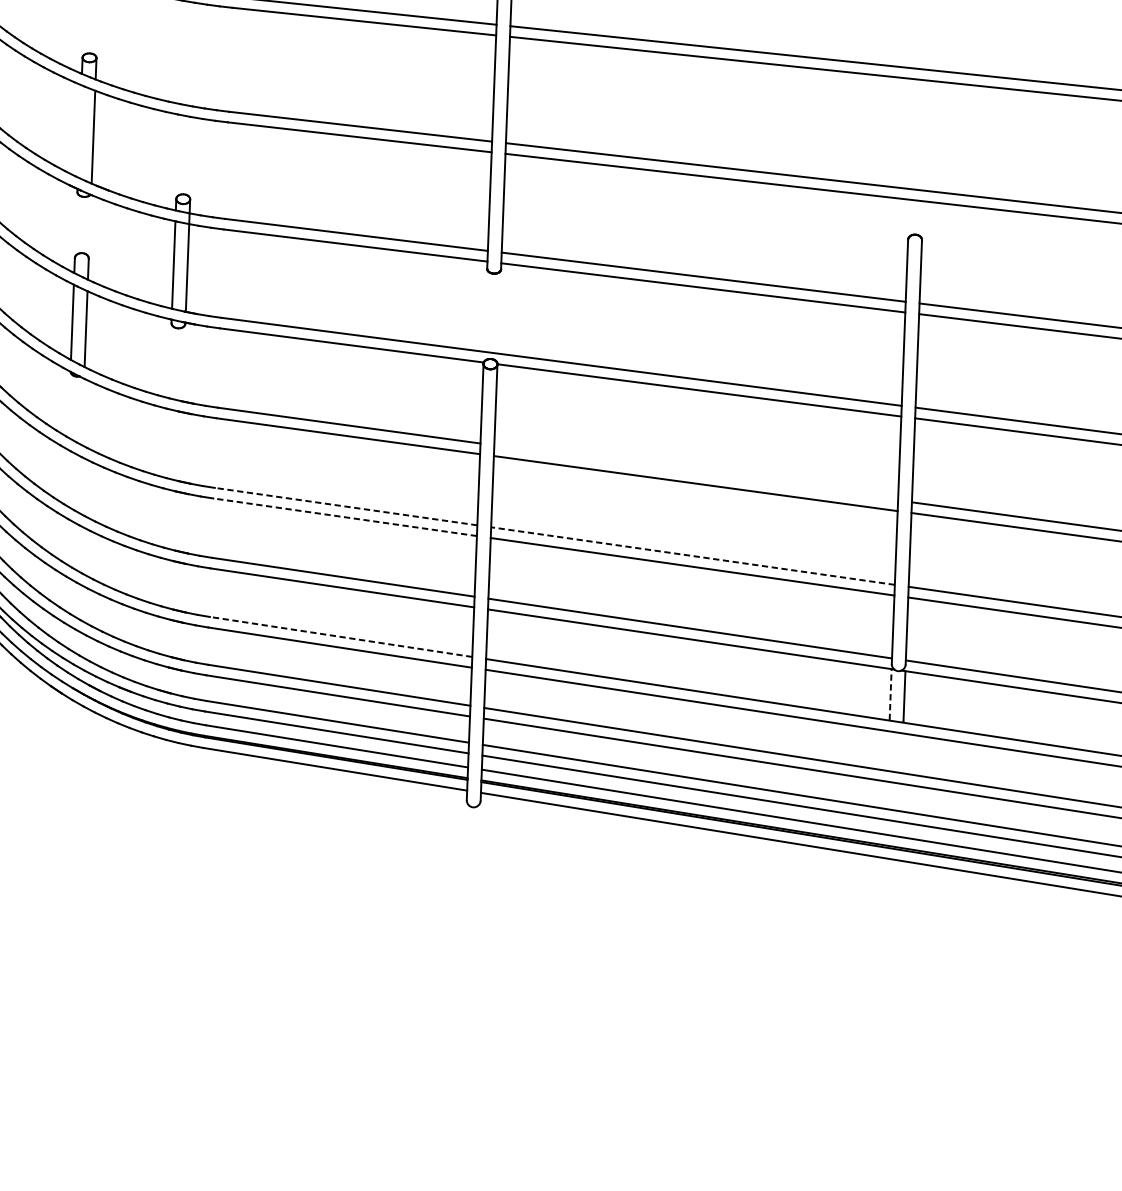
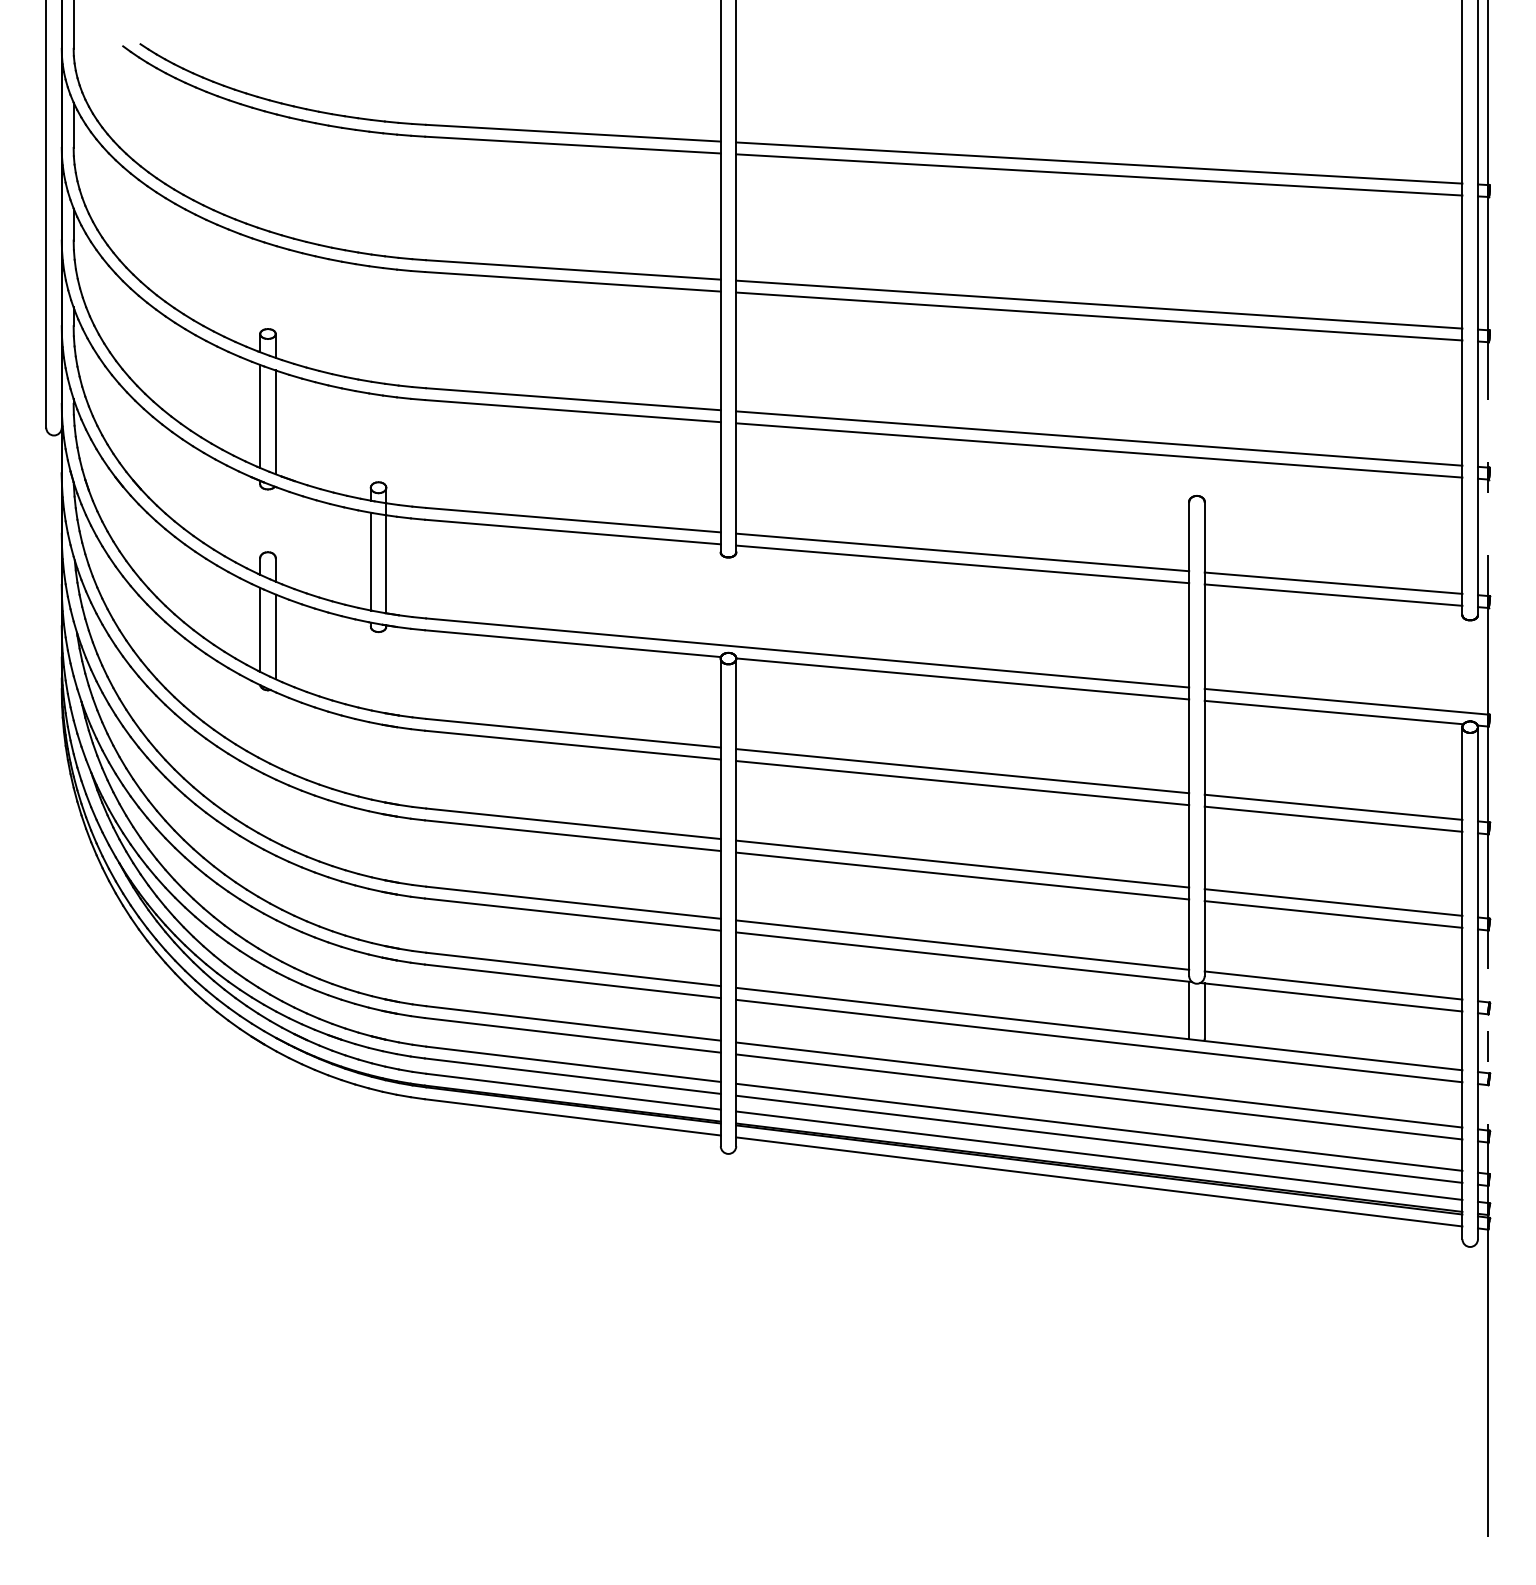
line: (80, 130) -> (260, 415), added
line: (695, 473) -> (962, 771), added
line: (345, 506) -> (572, 823), dashed -> solid
line: (344, 517) -> (572, 835), dashed -> solid
line: (692, 556) -> (962, 864), dashed -> solid
line: (341, 637) -> (573, 969), dashed -> solid
line: (890, 693) -> (1189, 1009), dashed -> solid

